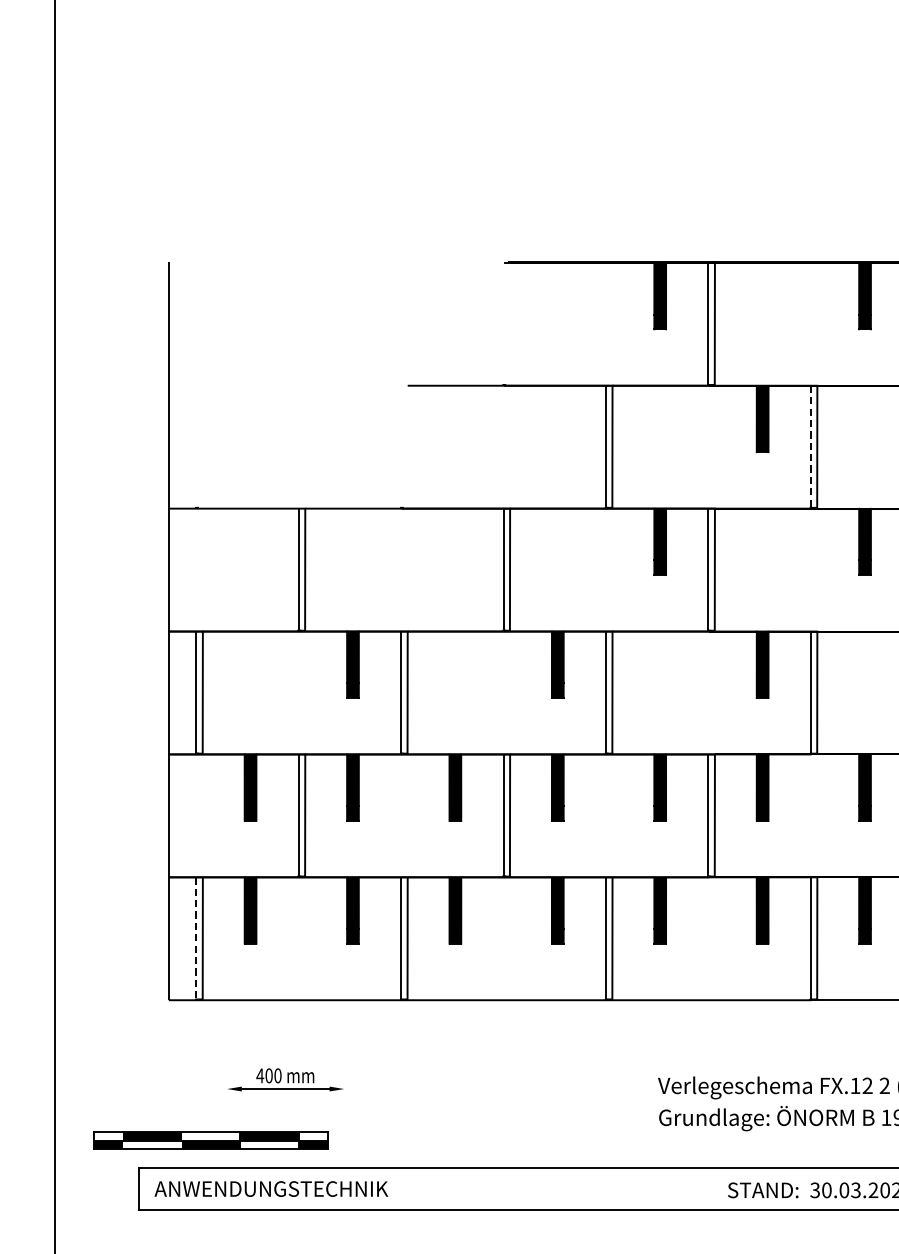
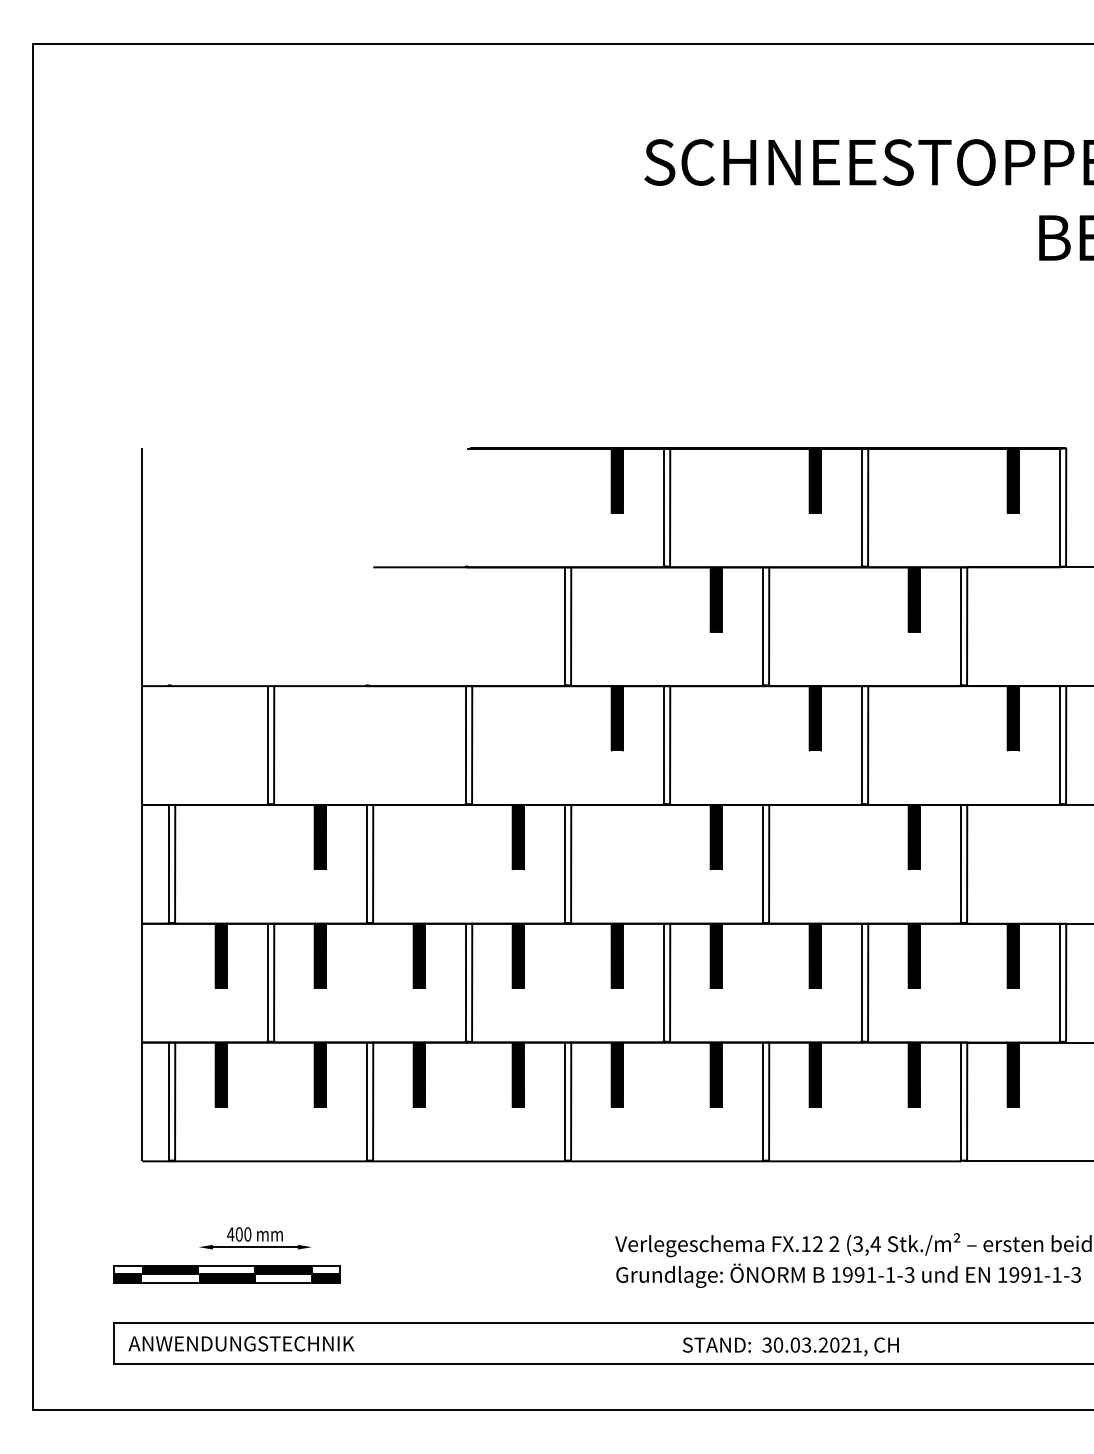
line: (810, 446) -> (762, 626), dashed -> solid
line: (195, 939) -> (168, 1102), dashed -> solid
part: (210, 1141) -> (226, 1274), moved

